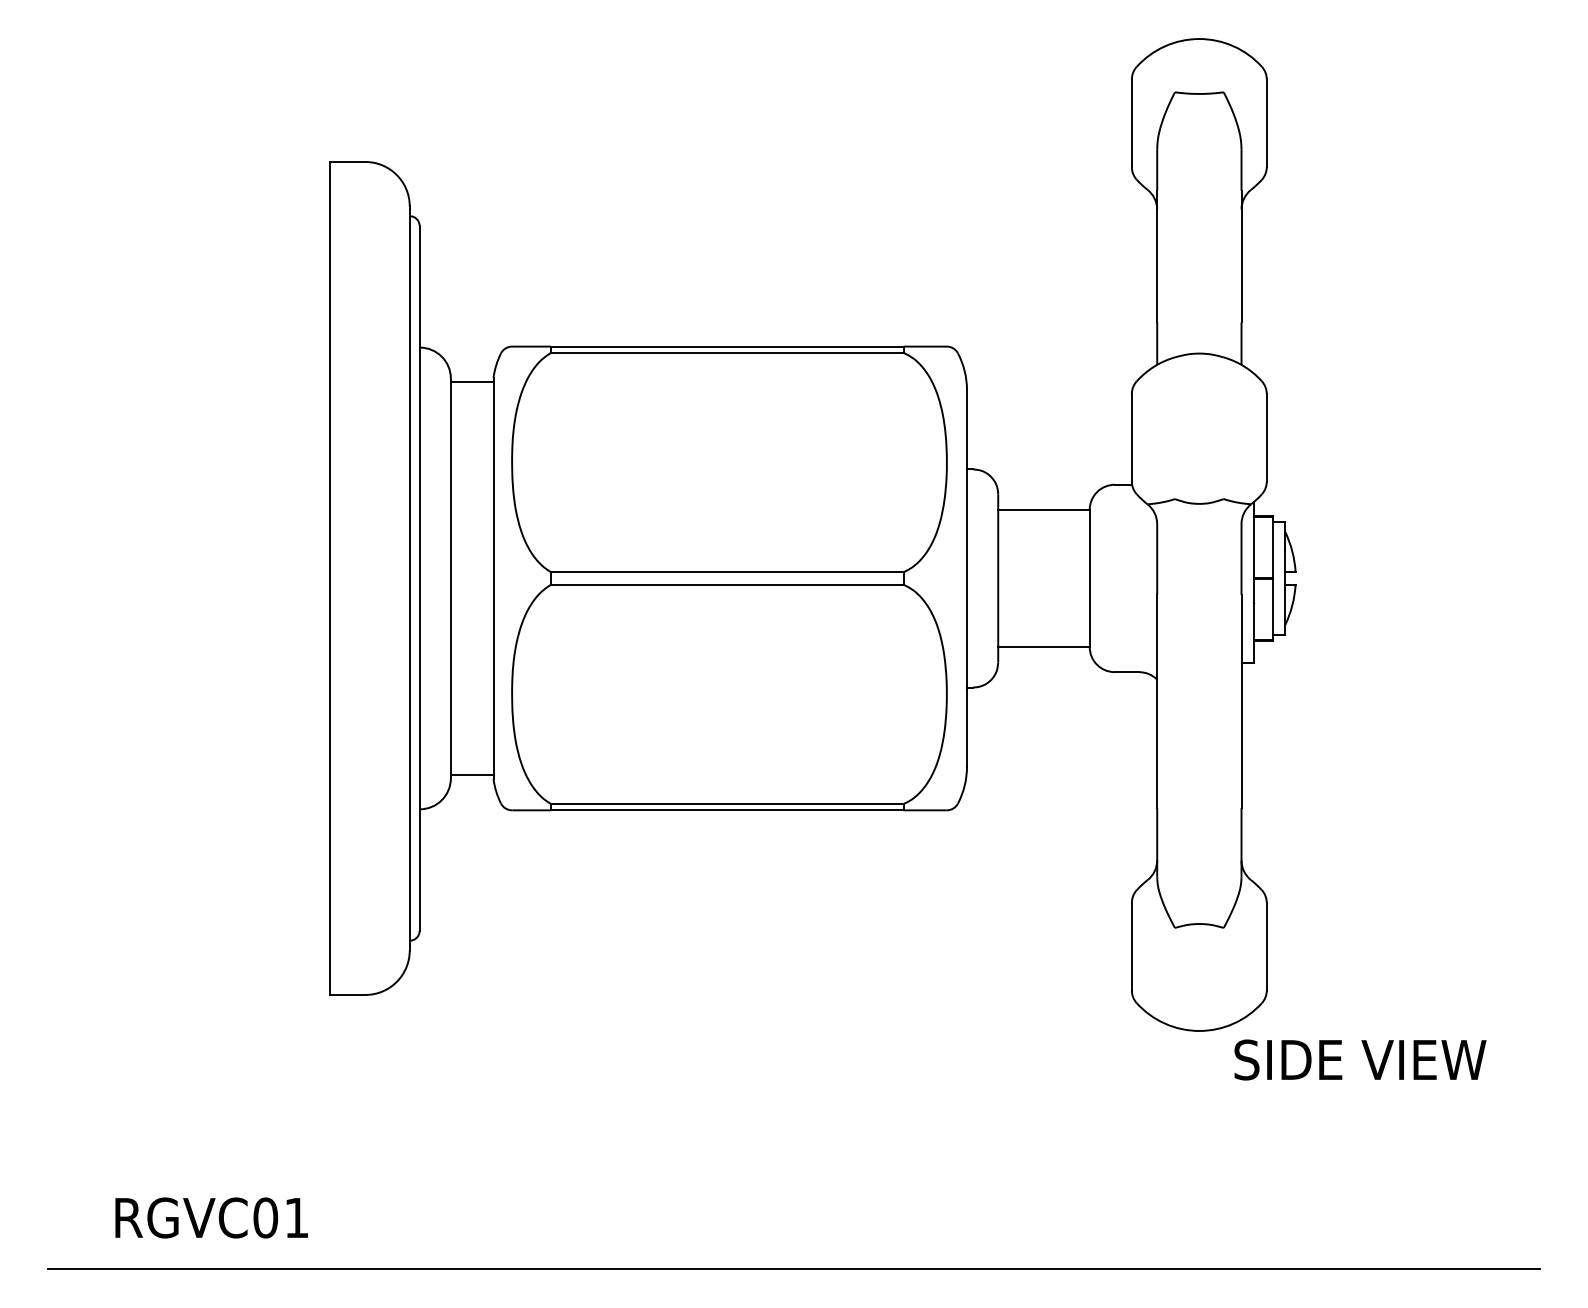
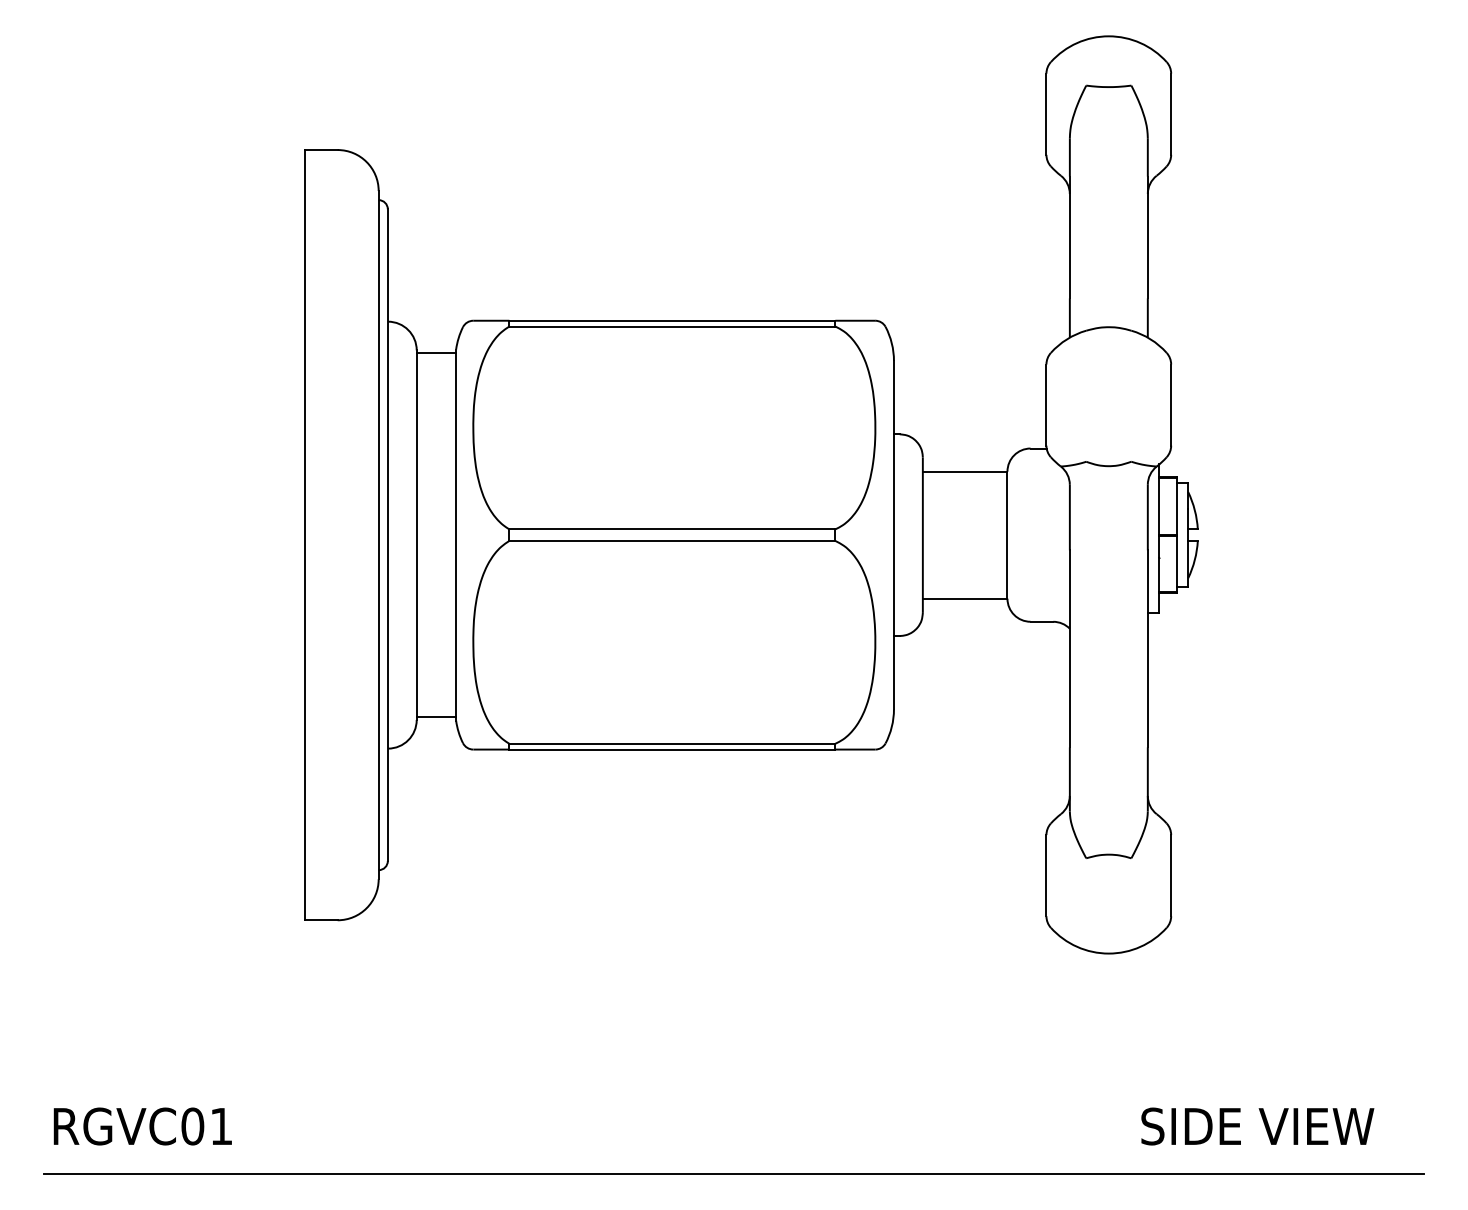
text: (1360, 1059) -> (1257, 1126), moved
text: (211, 1217) -> (142, 1126), moved

